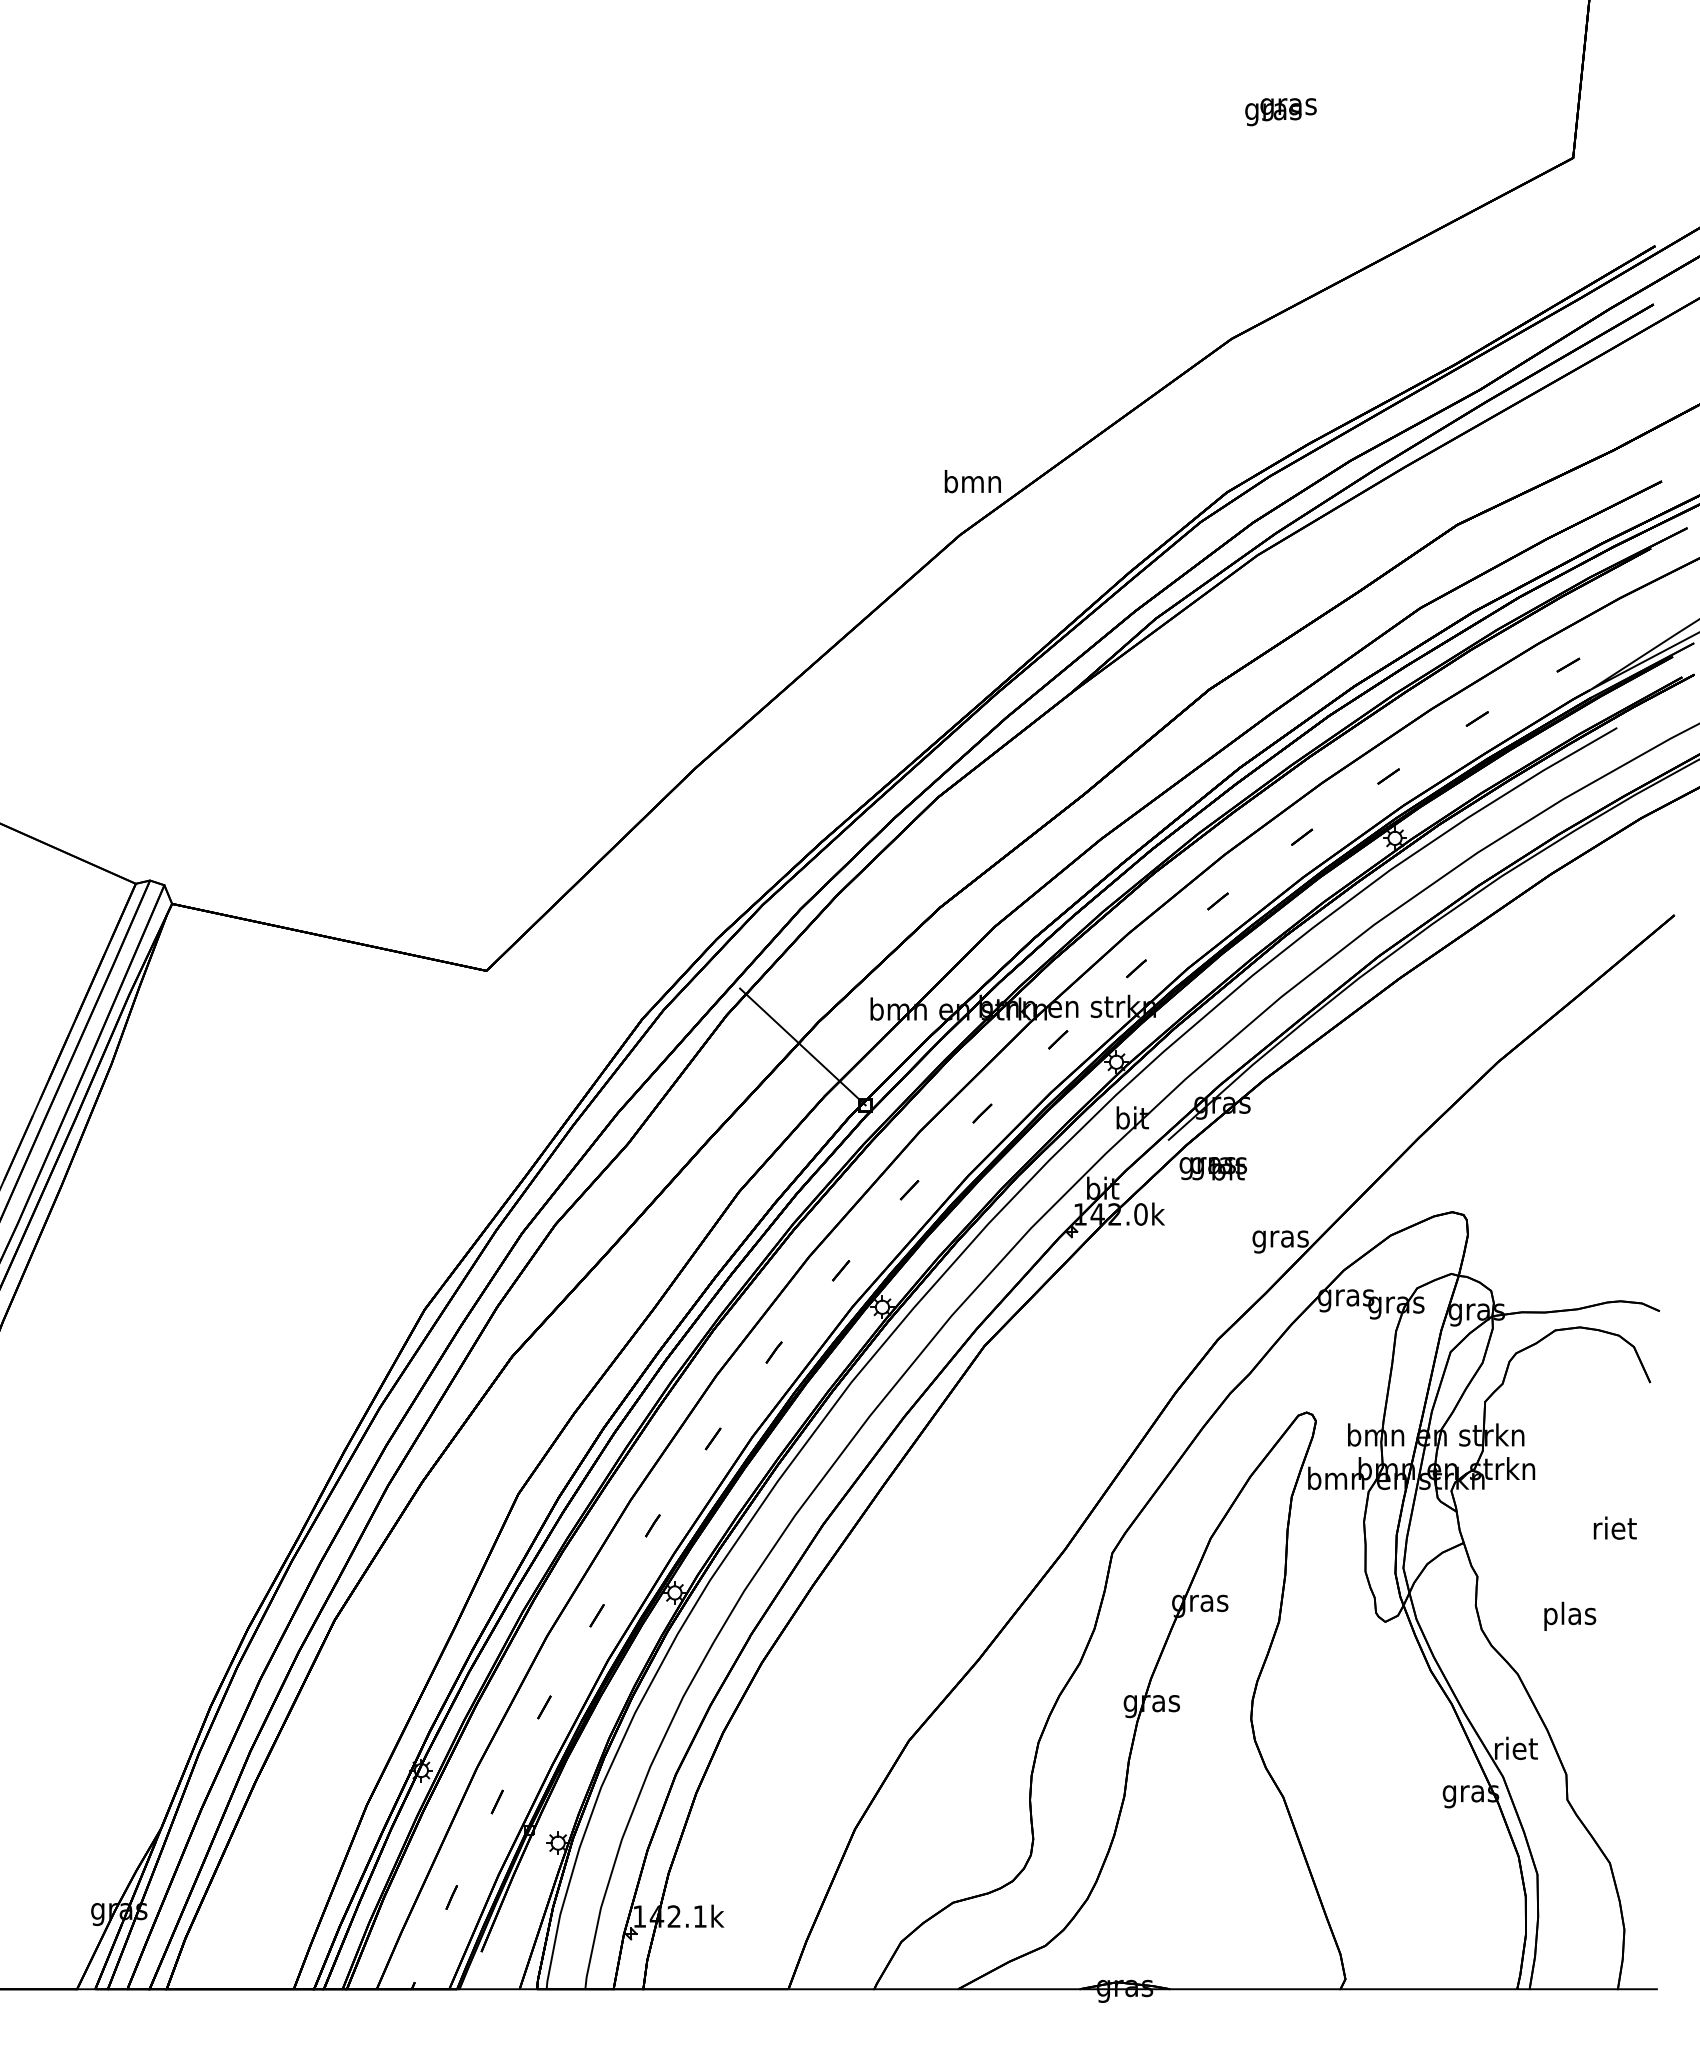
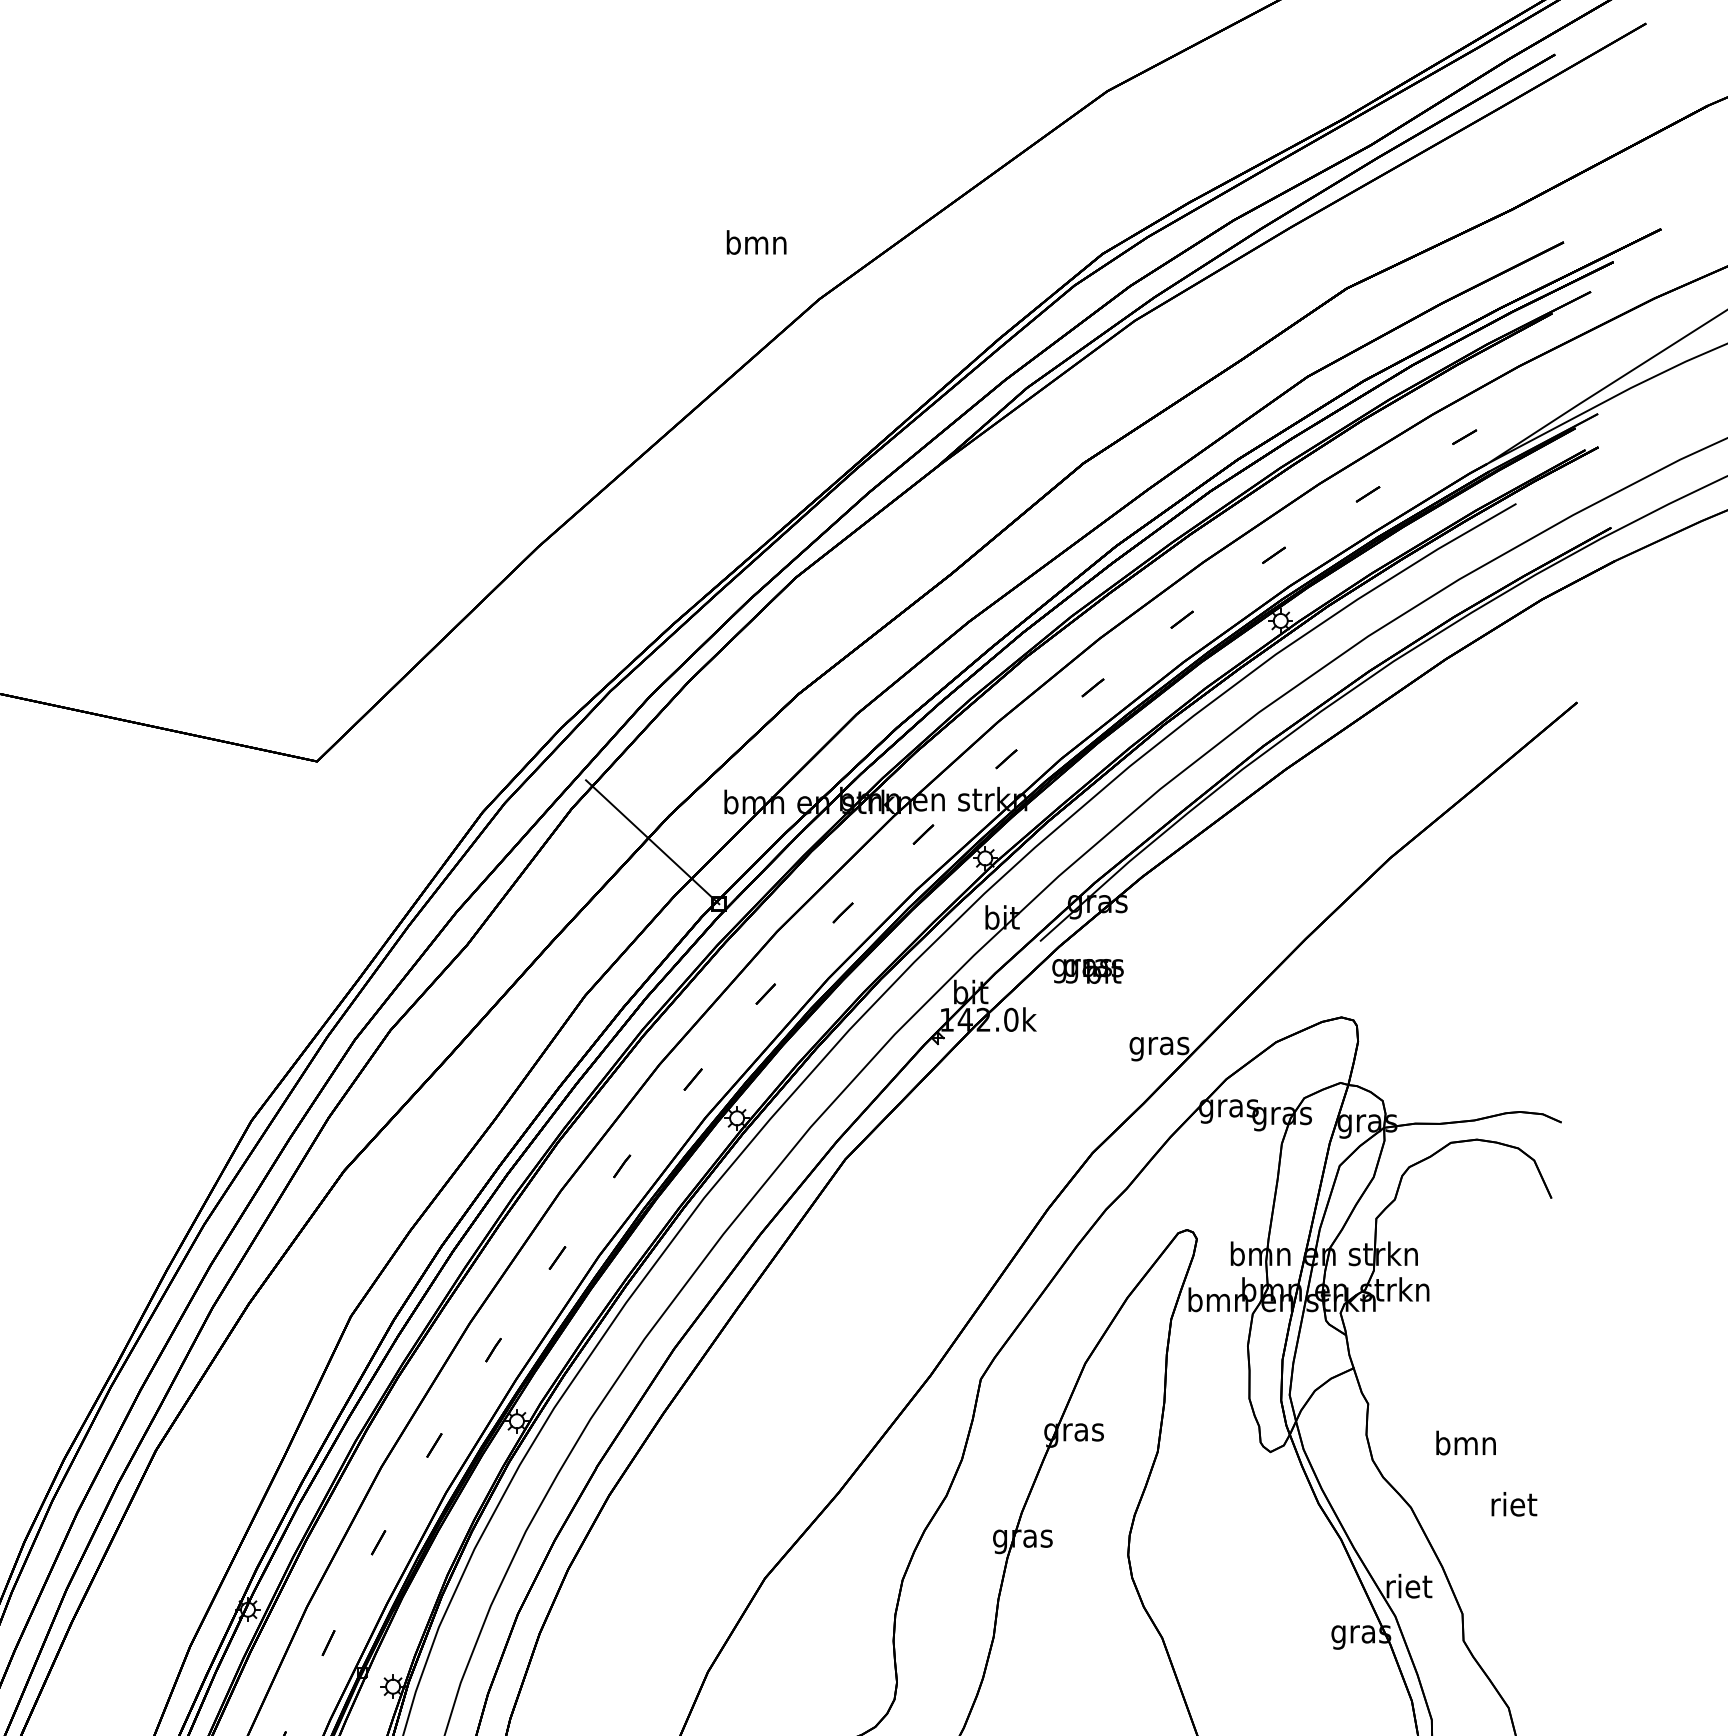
text: (972, 481) -> (756, 242), moved
text: (1614, 1527) -> (1513, 1503), moved
text: (1569, 1615) -> (1465, 1445), plas -> bmn

